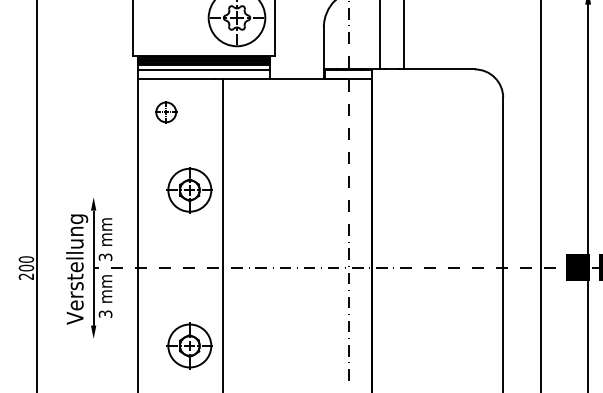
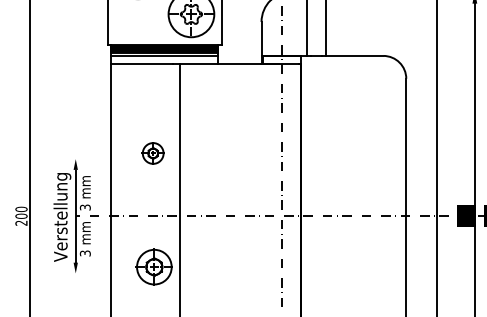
part: (166, 112) -> (134, 90), removed
part: (188, 190) -> (152, 153), size x0.6
part: (188, 345) -> (153, 266), moved

